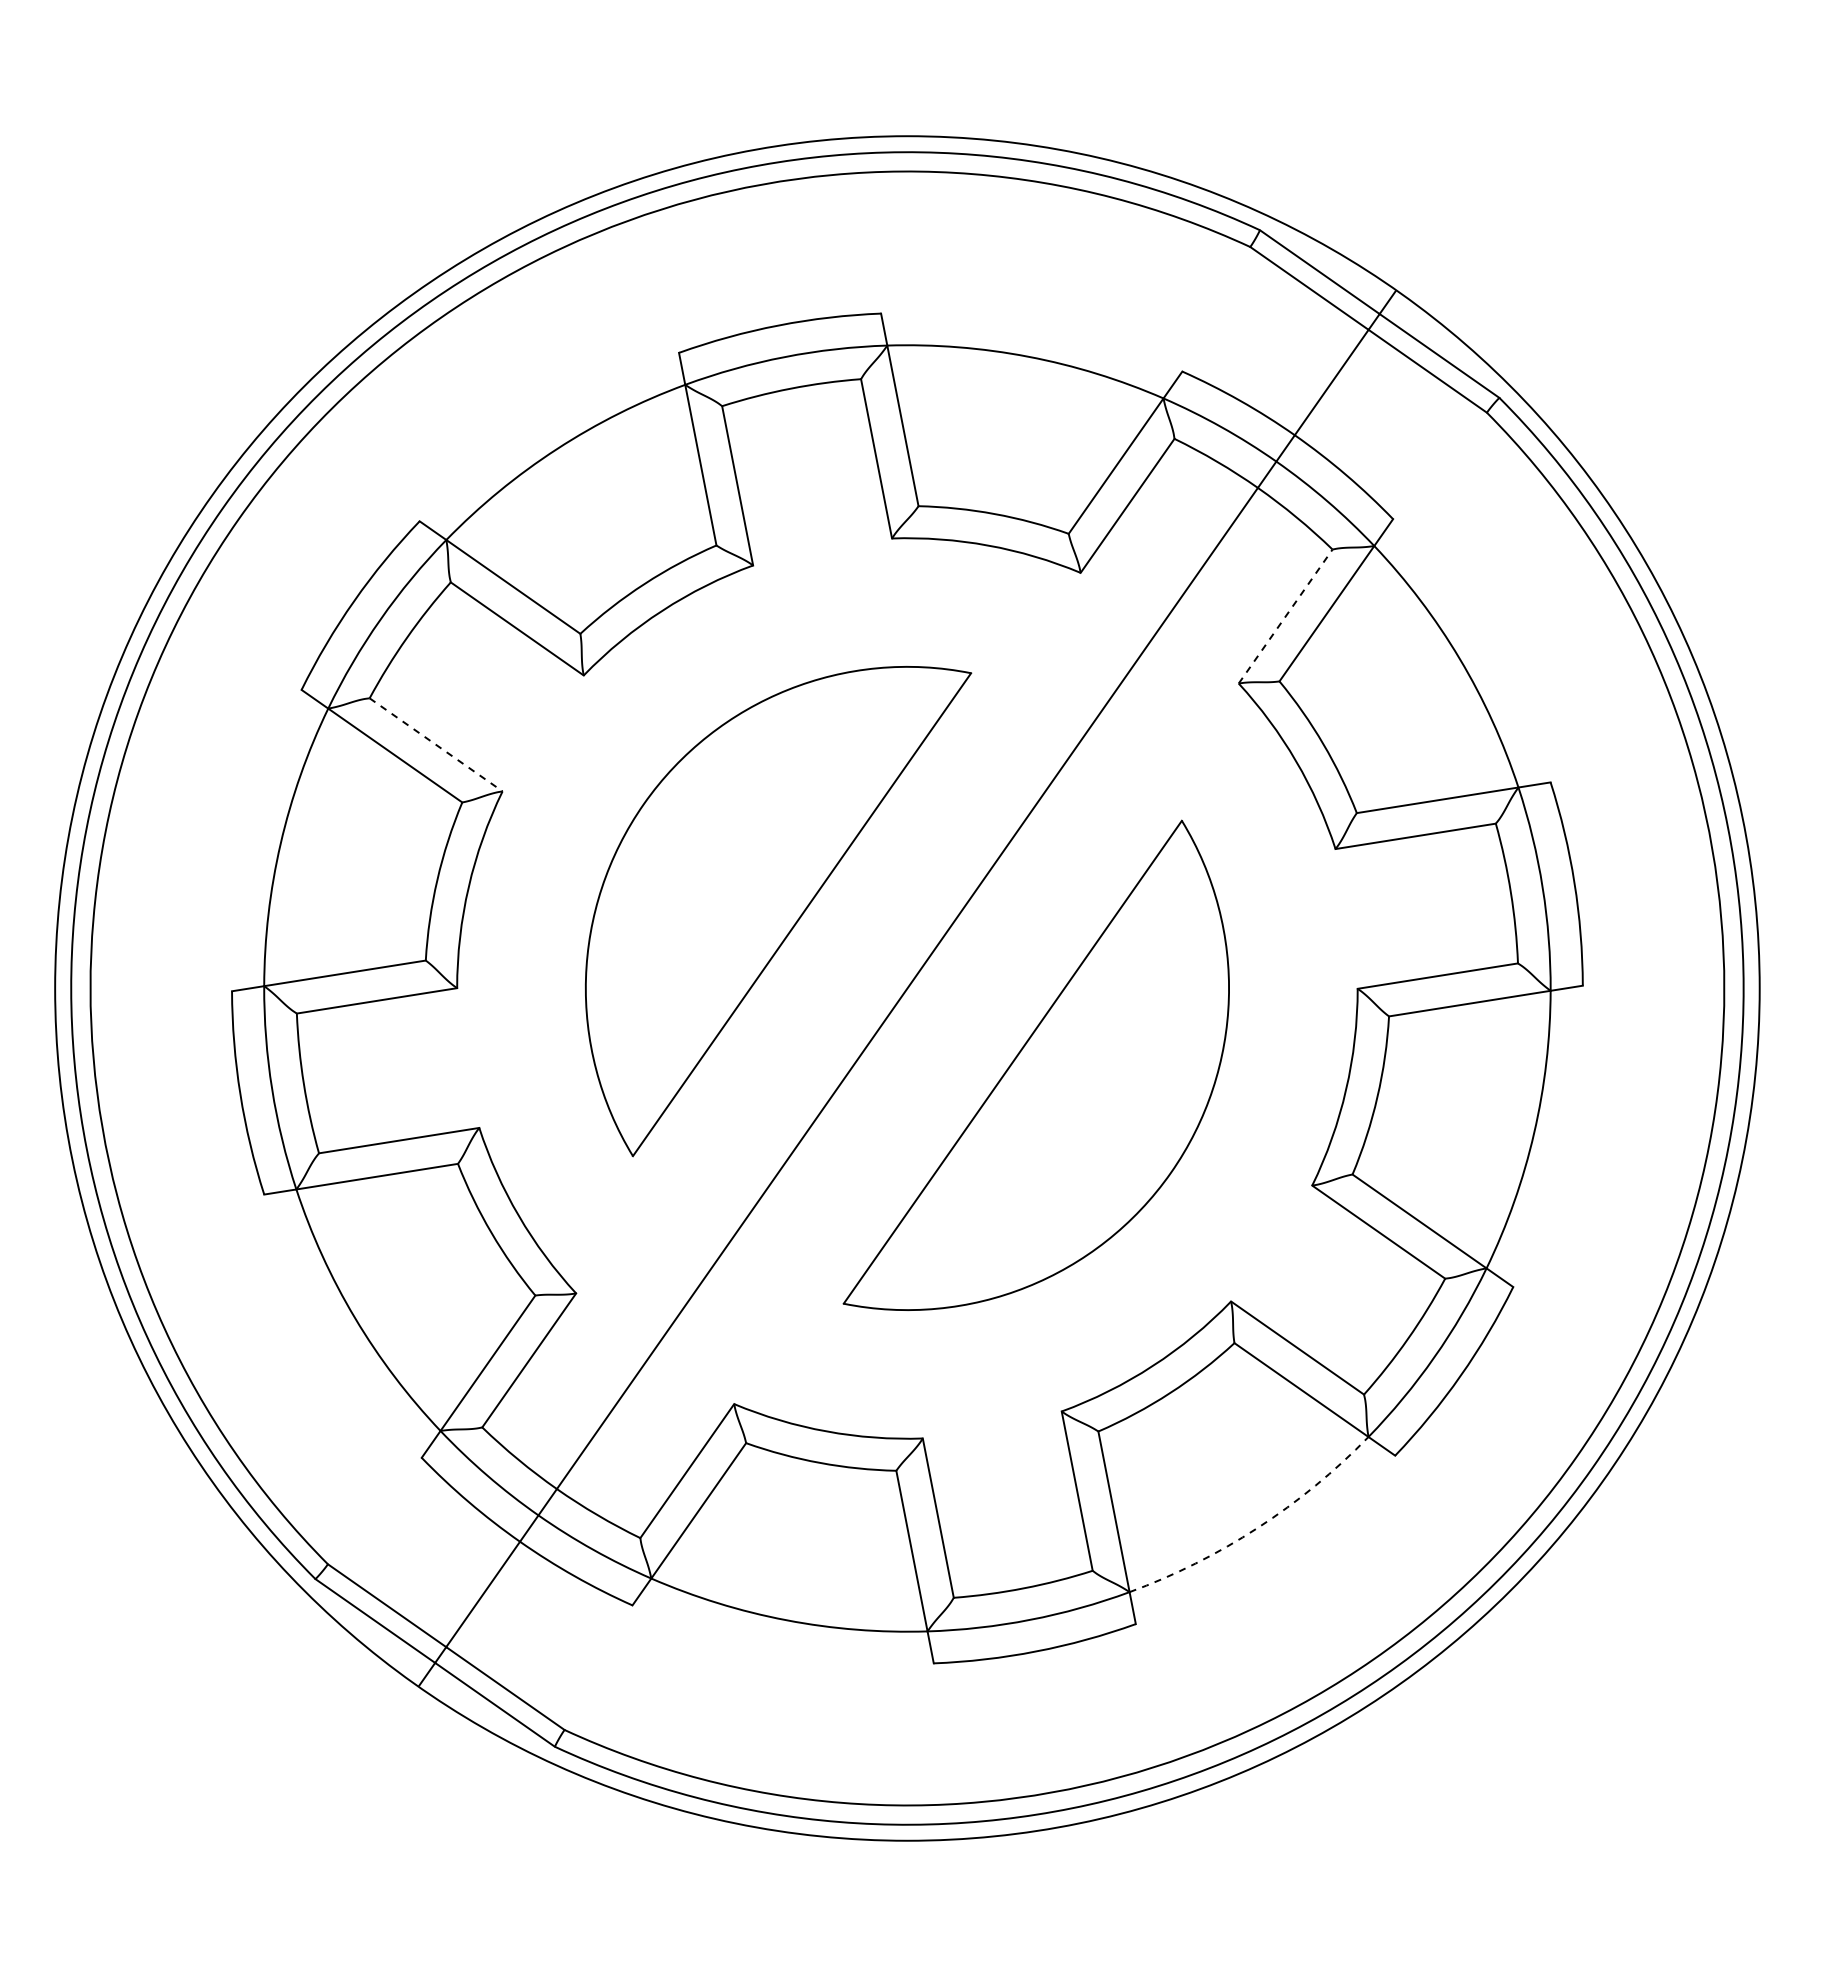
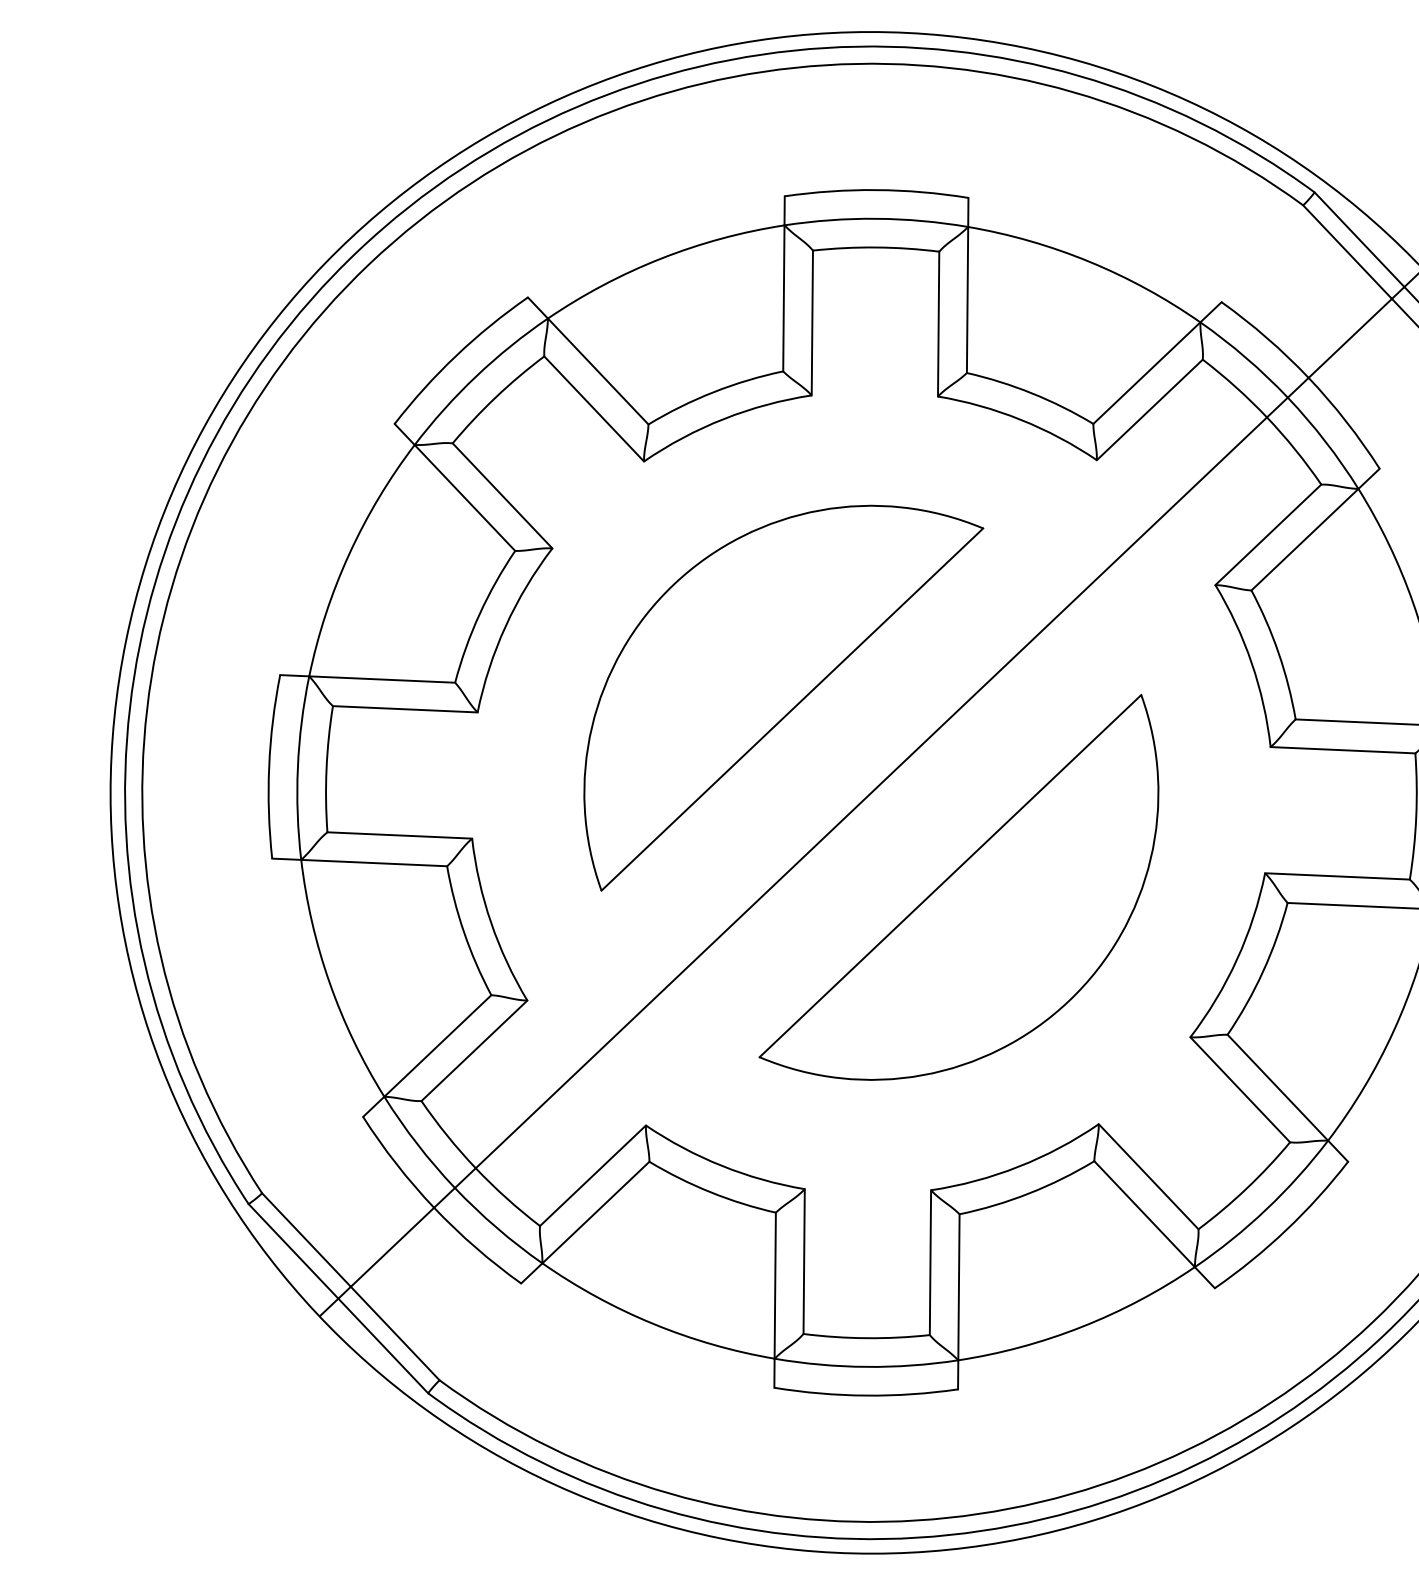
line: (1285, 616) -> (1268, 534), dashed -> solid
line: (436, 745) -> (502, 496), dashed -> solid
arc: (1257, 1527) -> (1081, 1326), dashed -> solid

